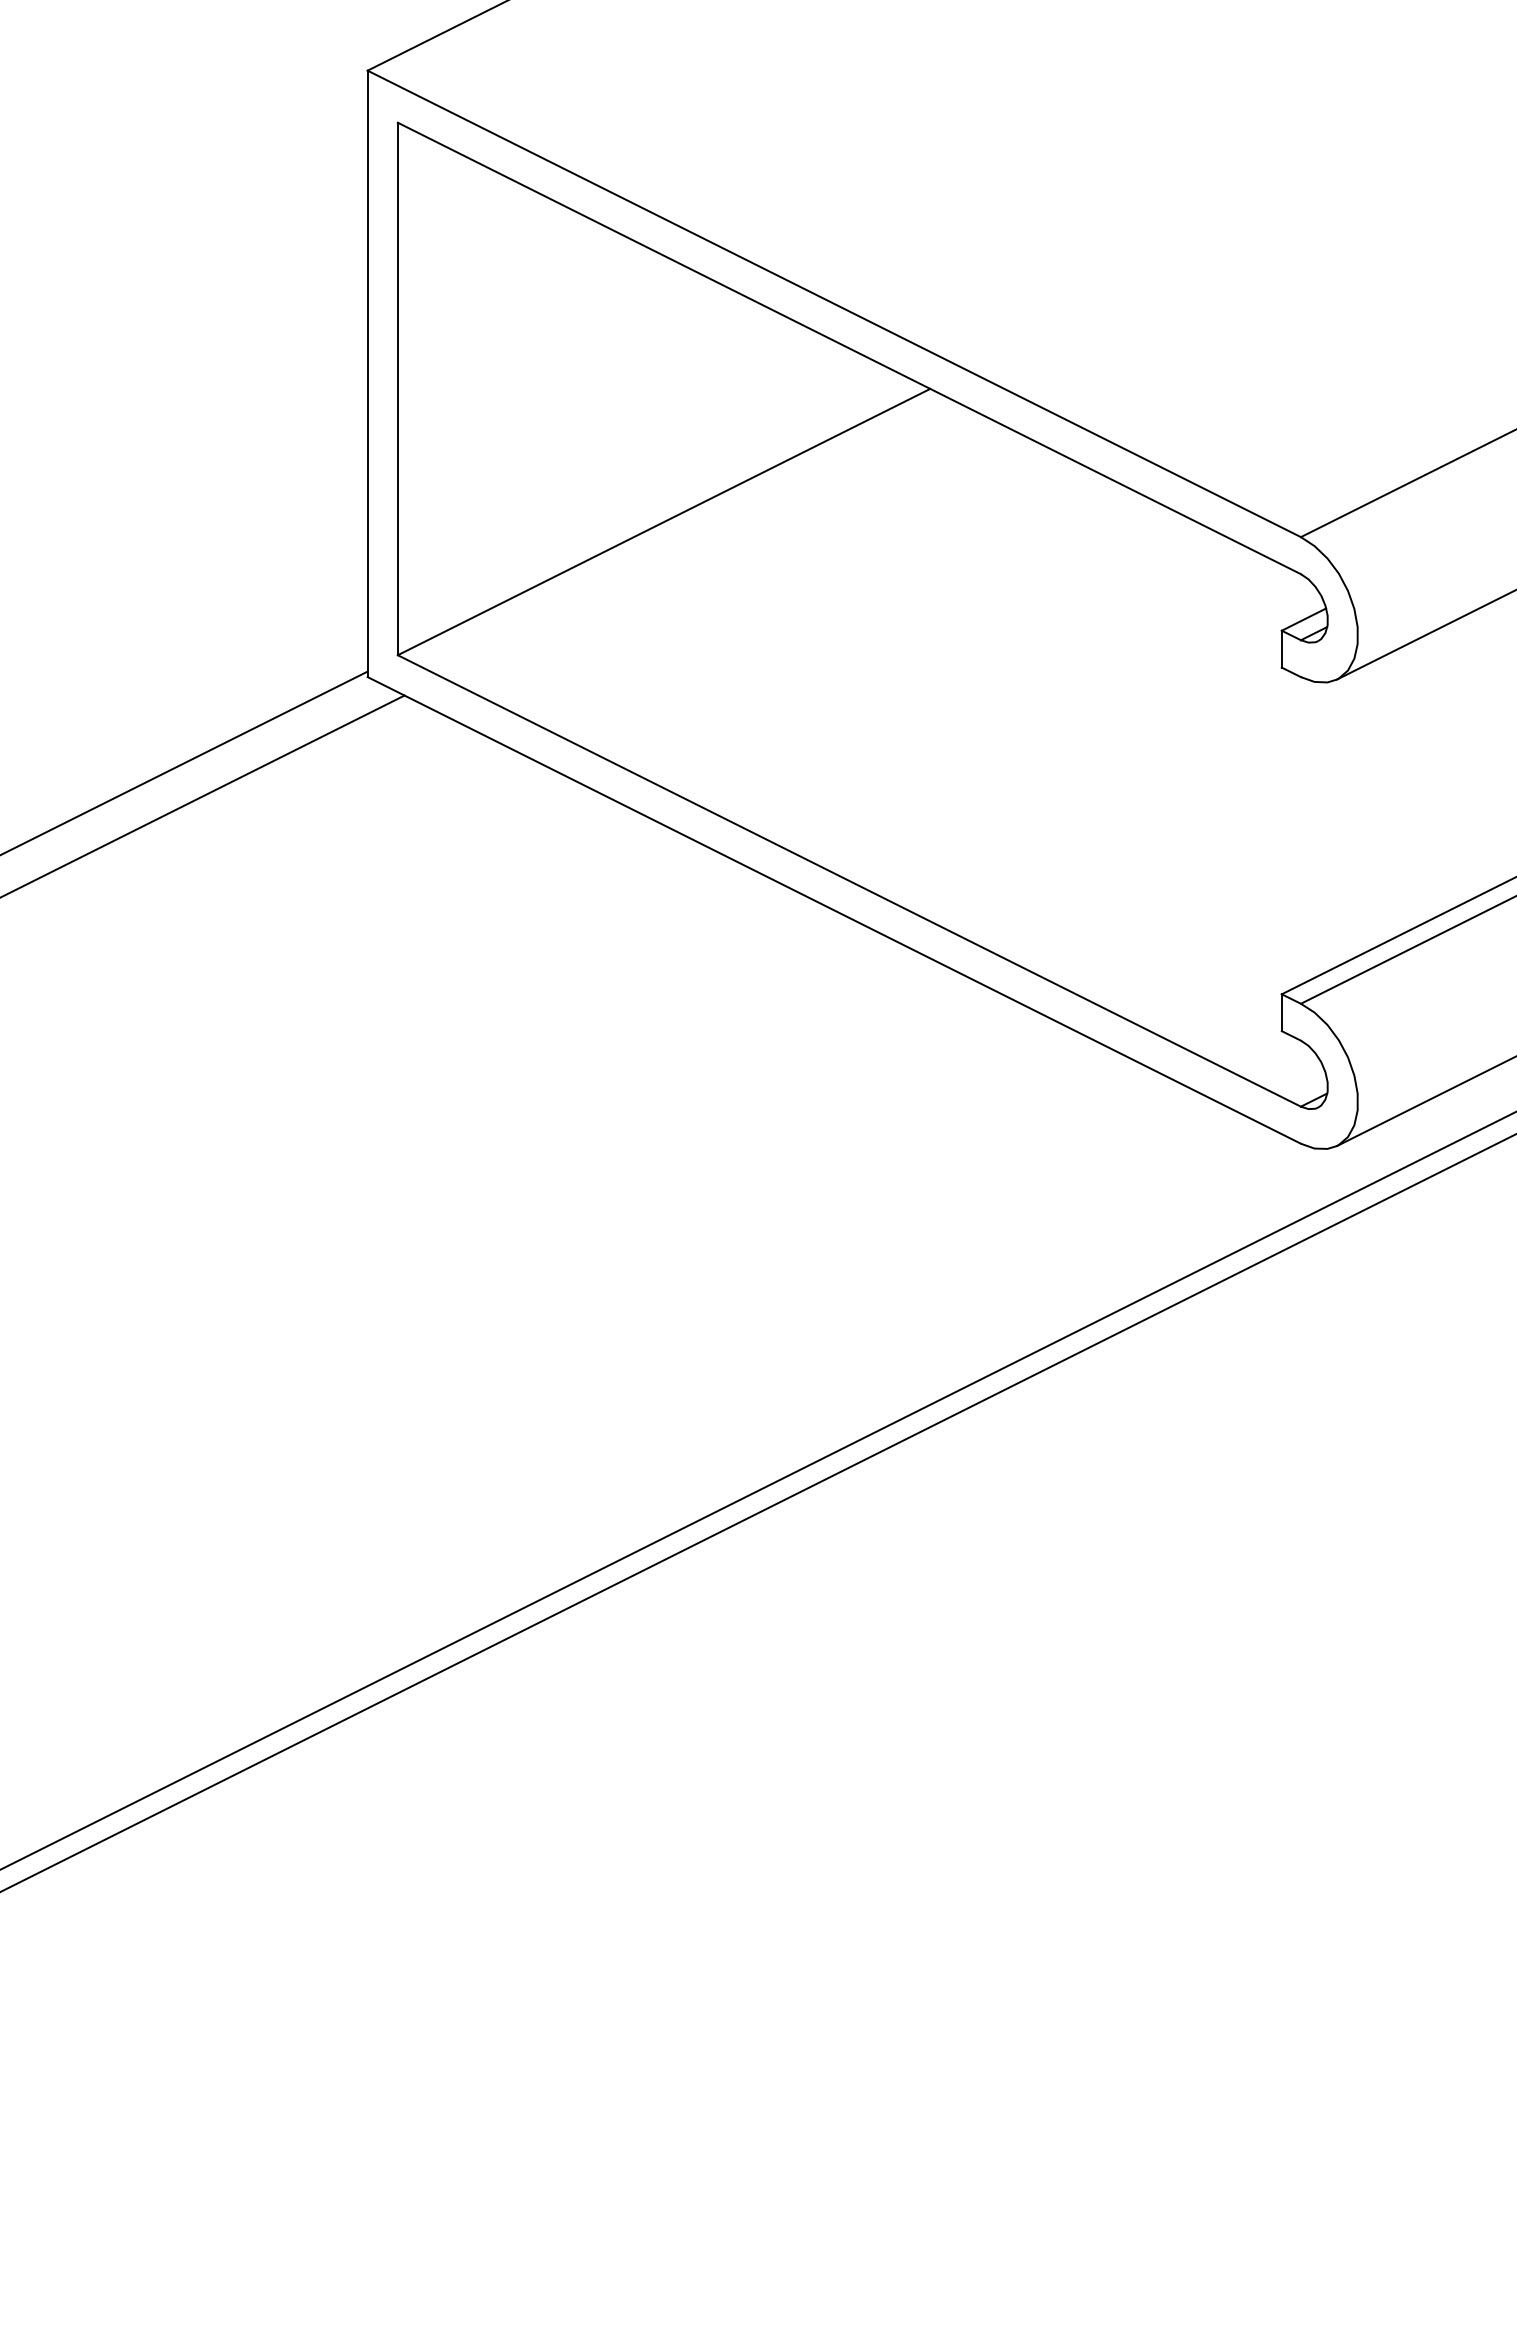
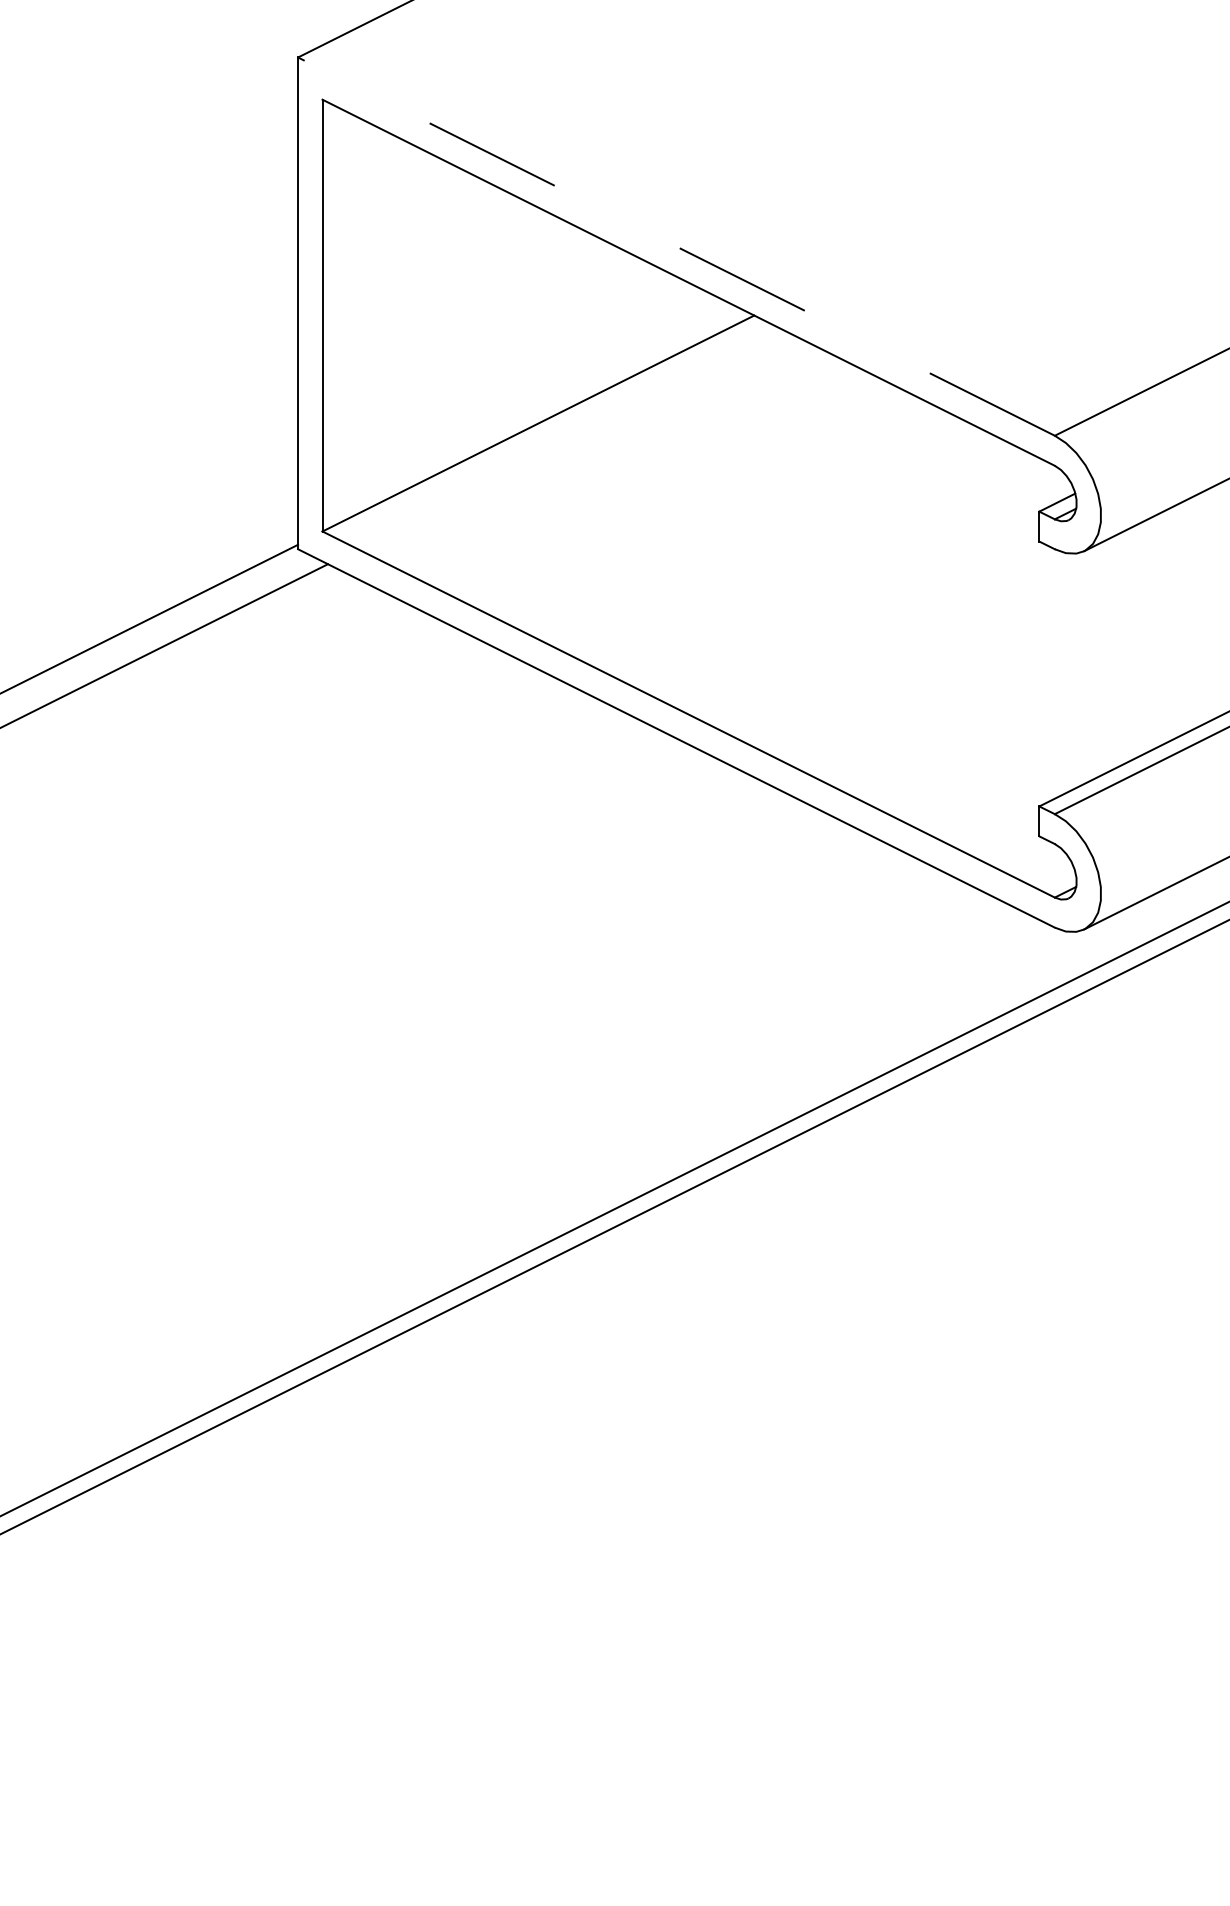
line: (834, 303) -> (676, 246), solid -> dashed

